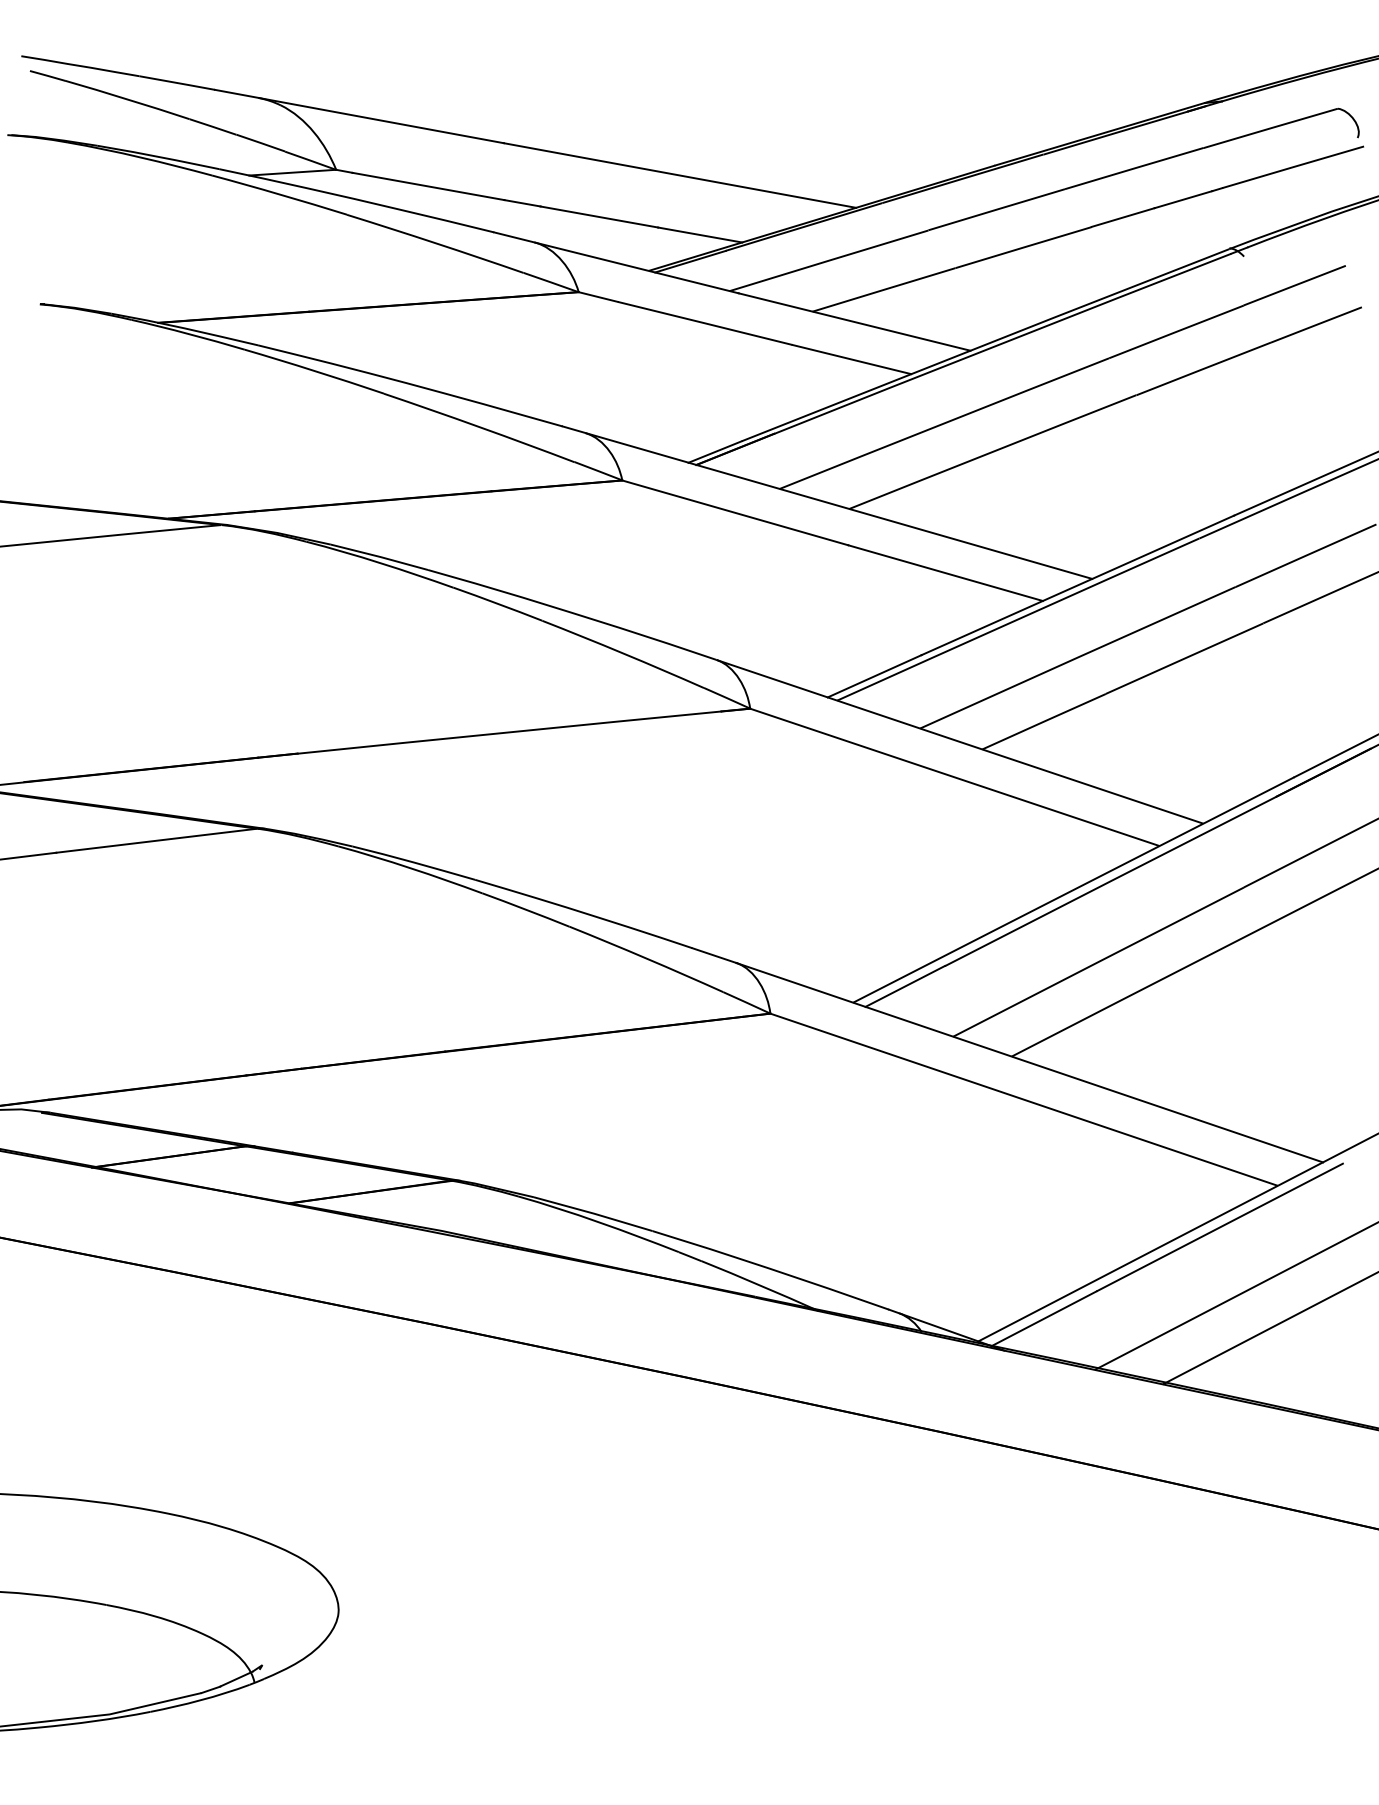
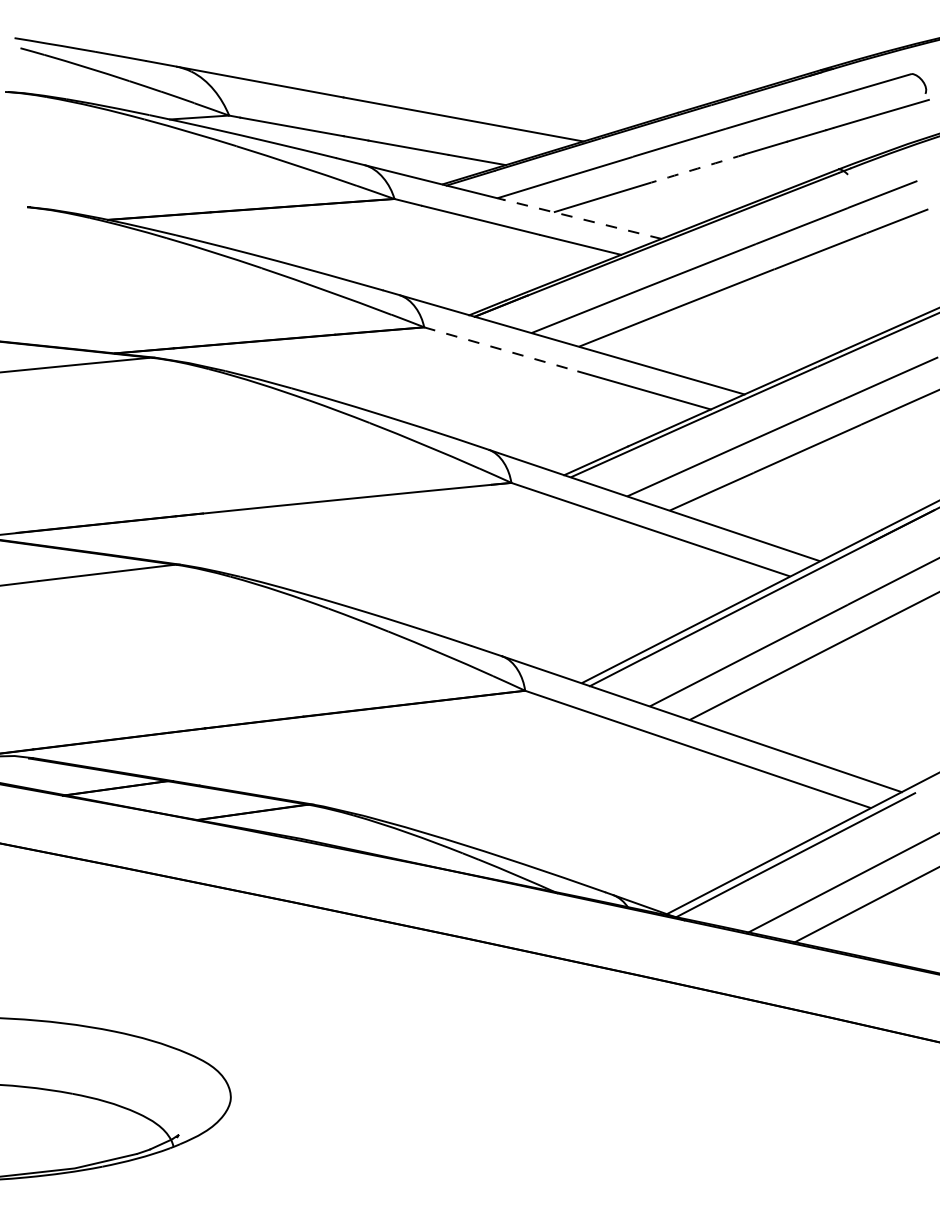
arc: (1023, 247) -> (697, 168), solid -> dashed
line: (854, 322) -> (582, 219), solid -> dashed
line: (735, 512) -> (501, 349), solid -> dashed

